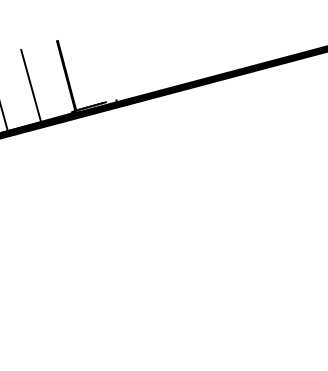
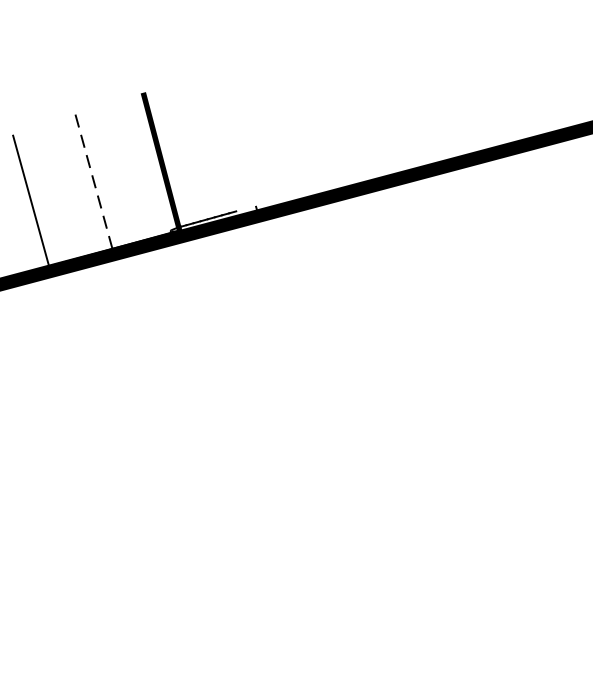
line: (31, 85) -> (94, 179), solid -> dashed

